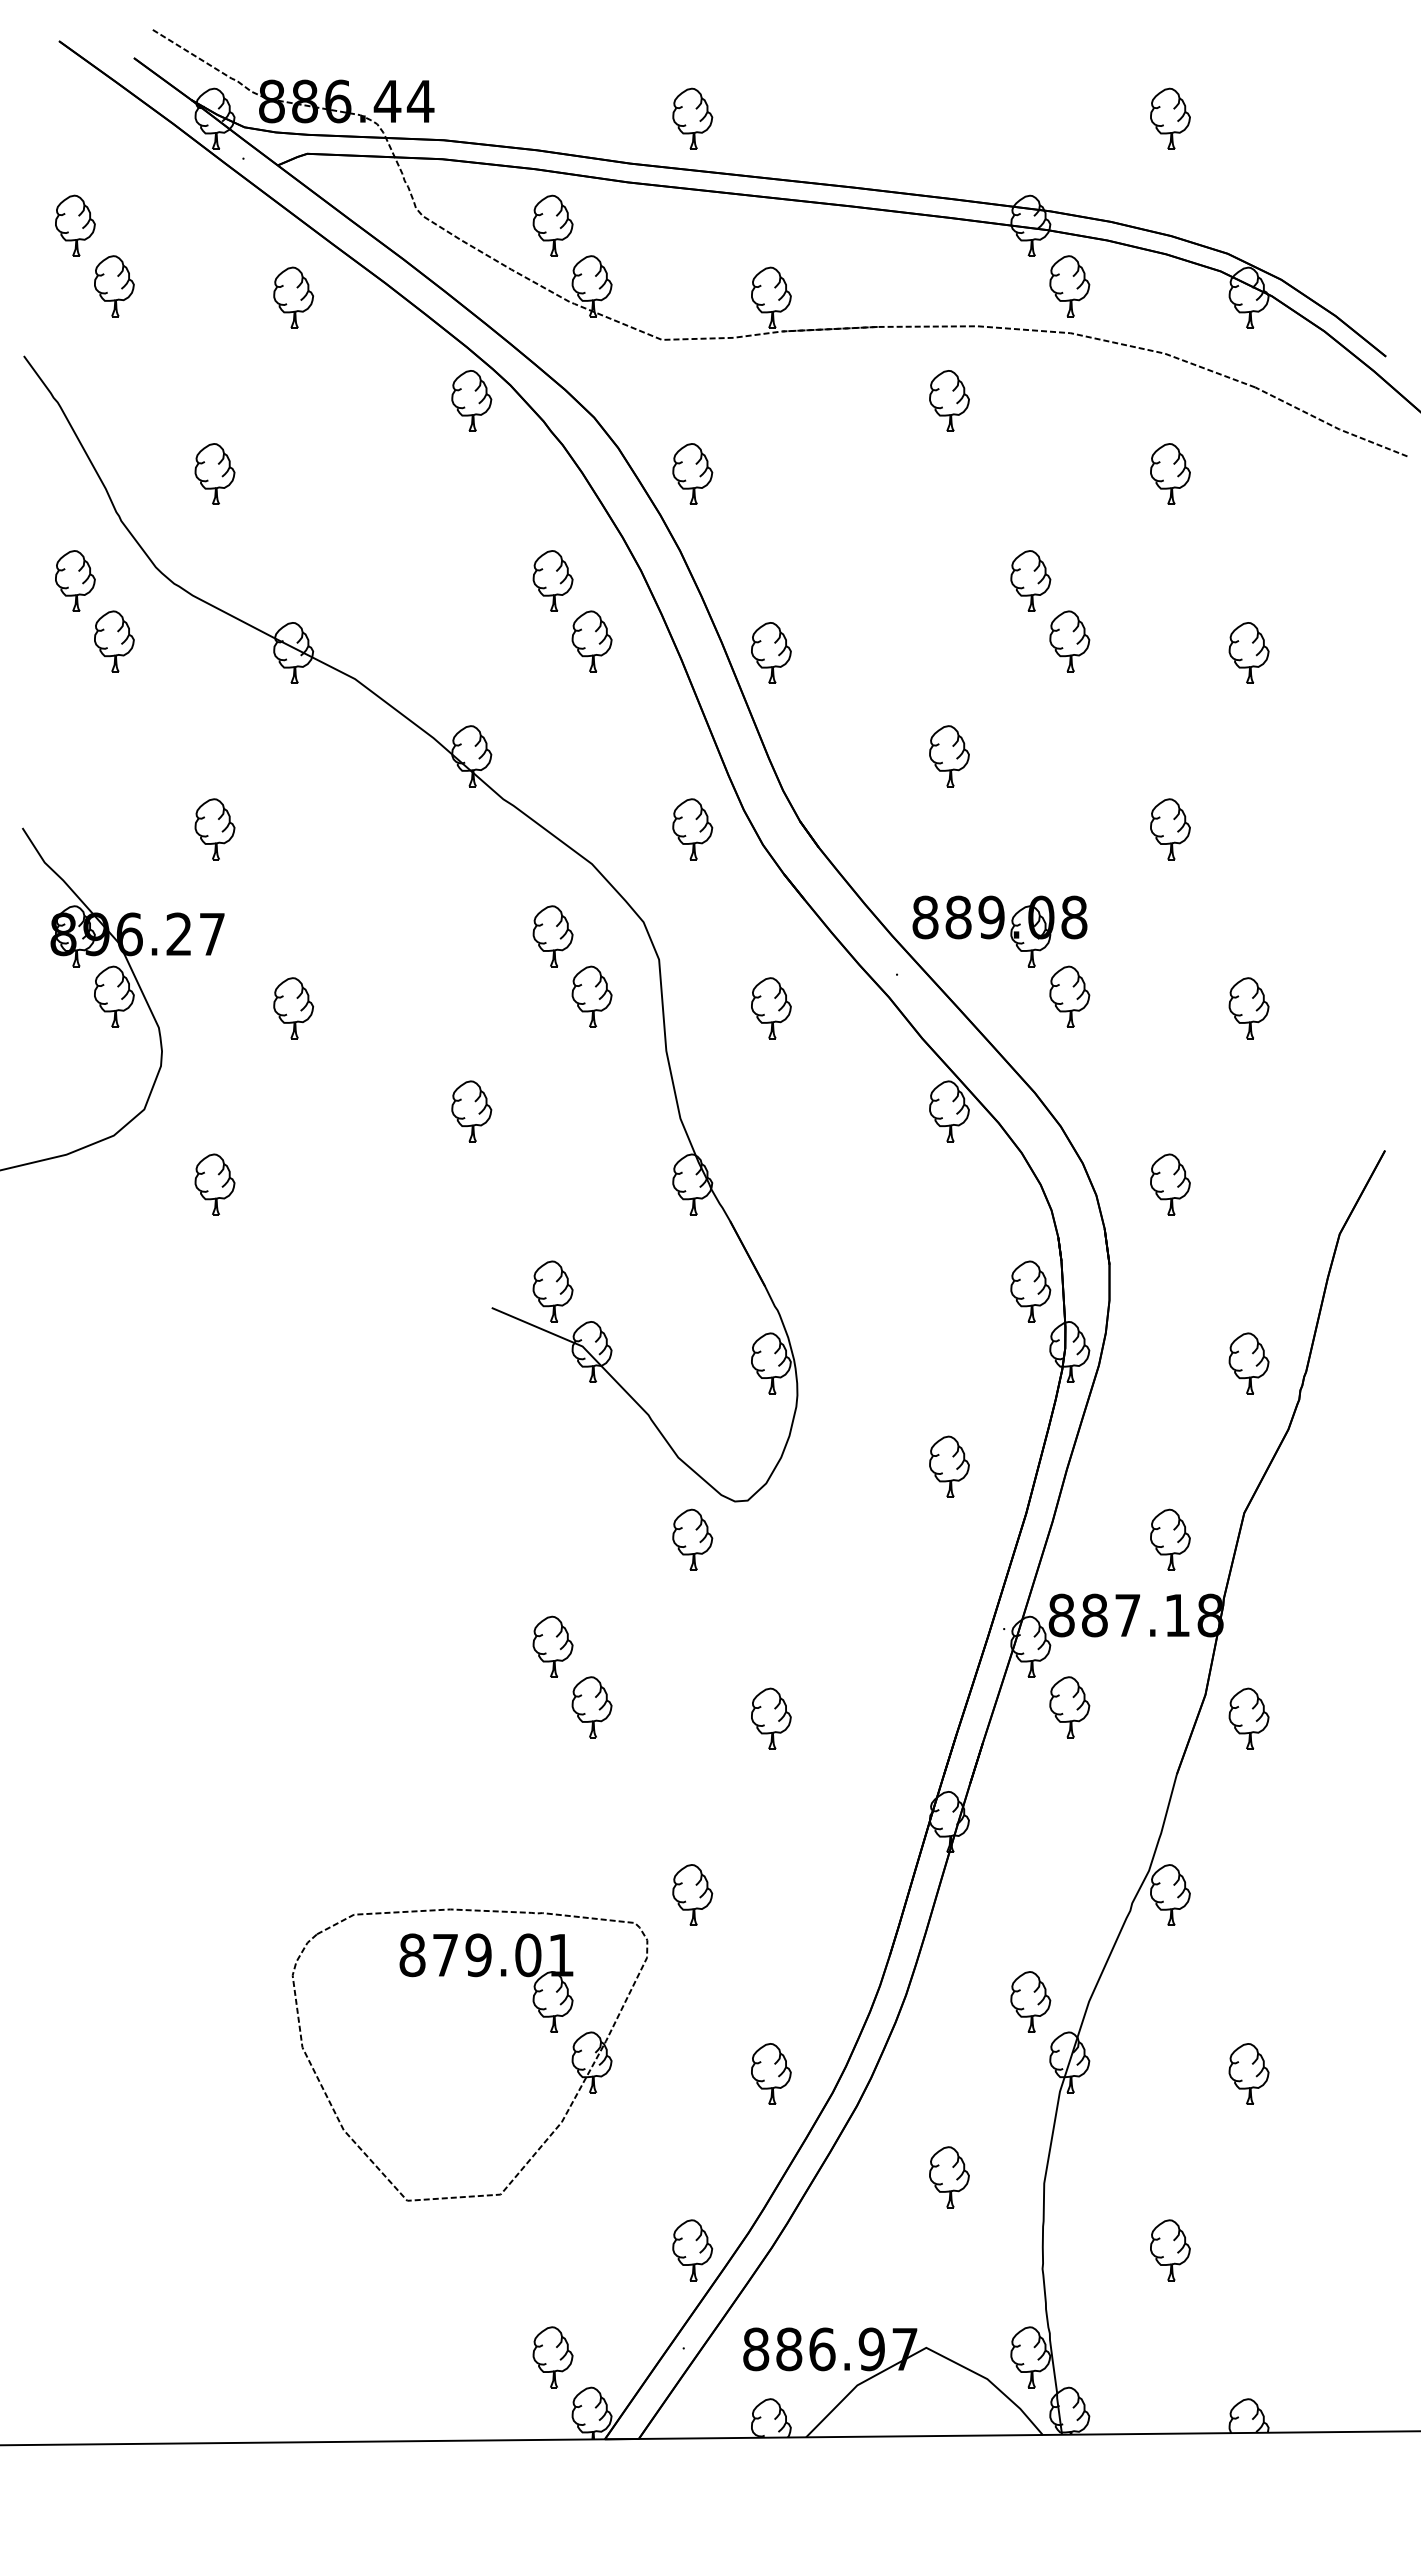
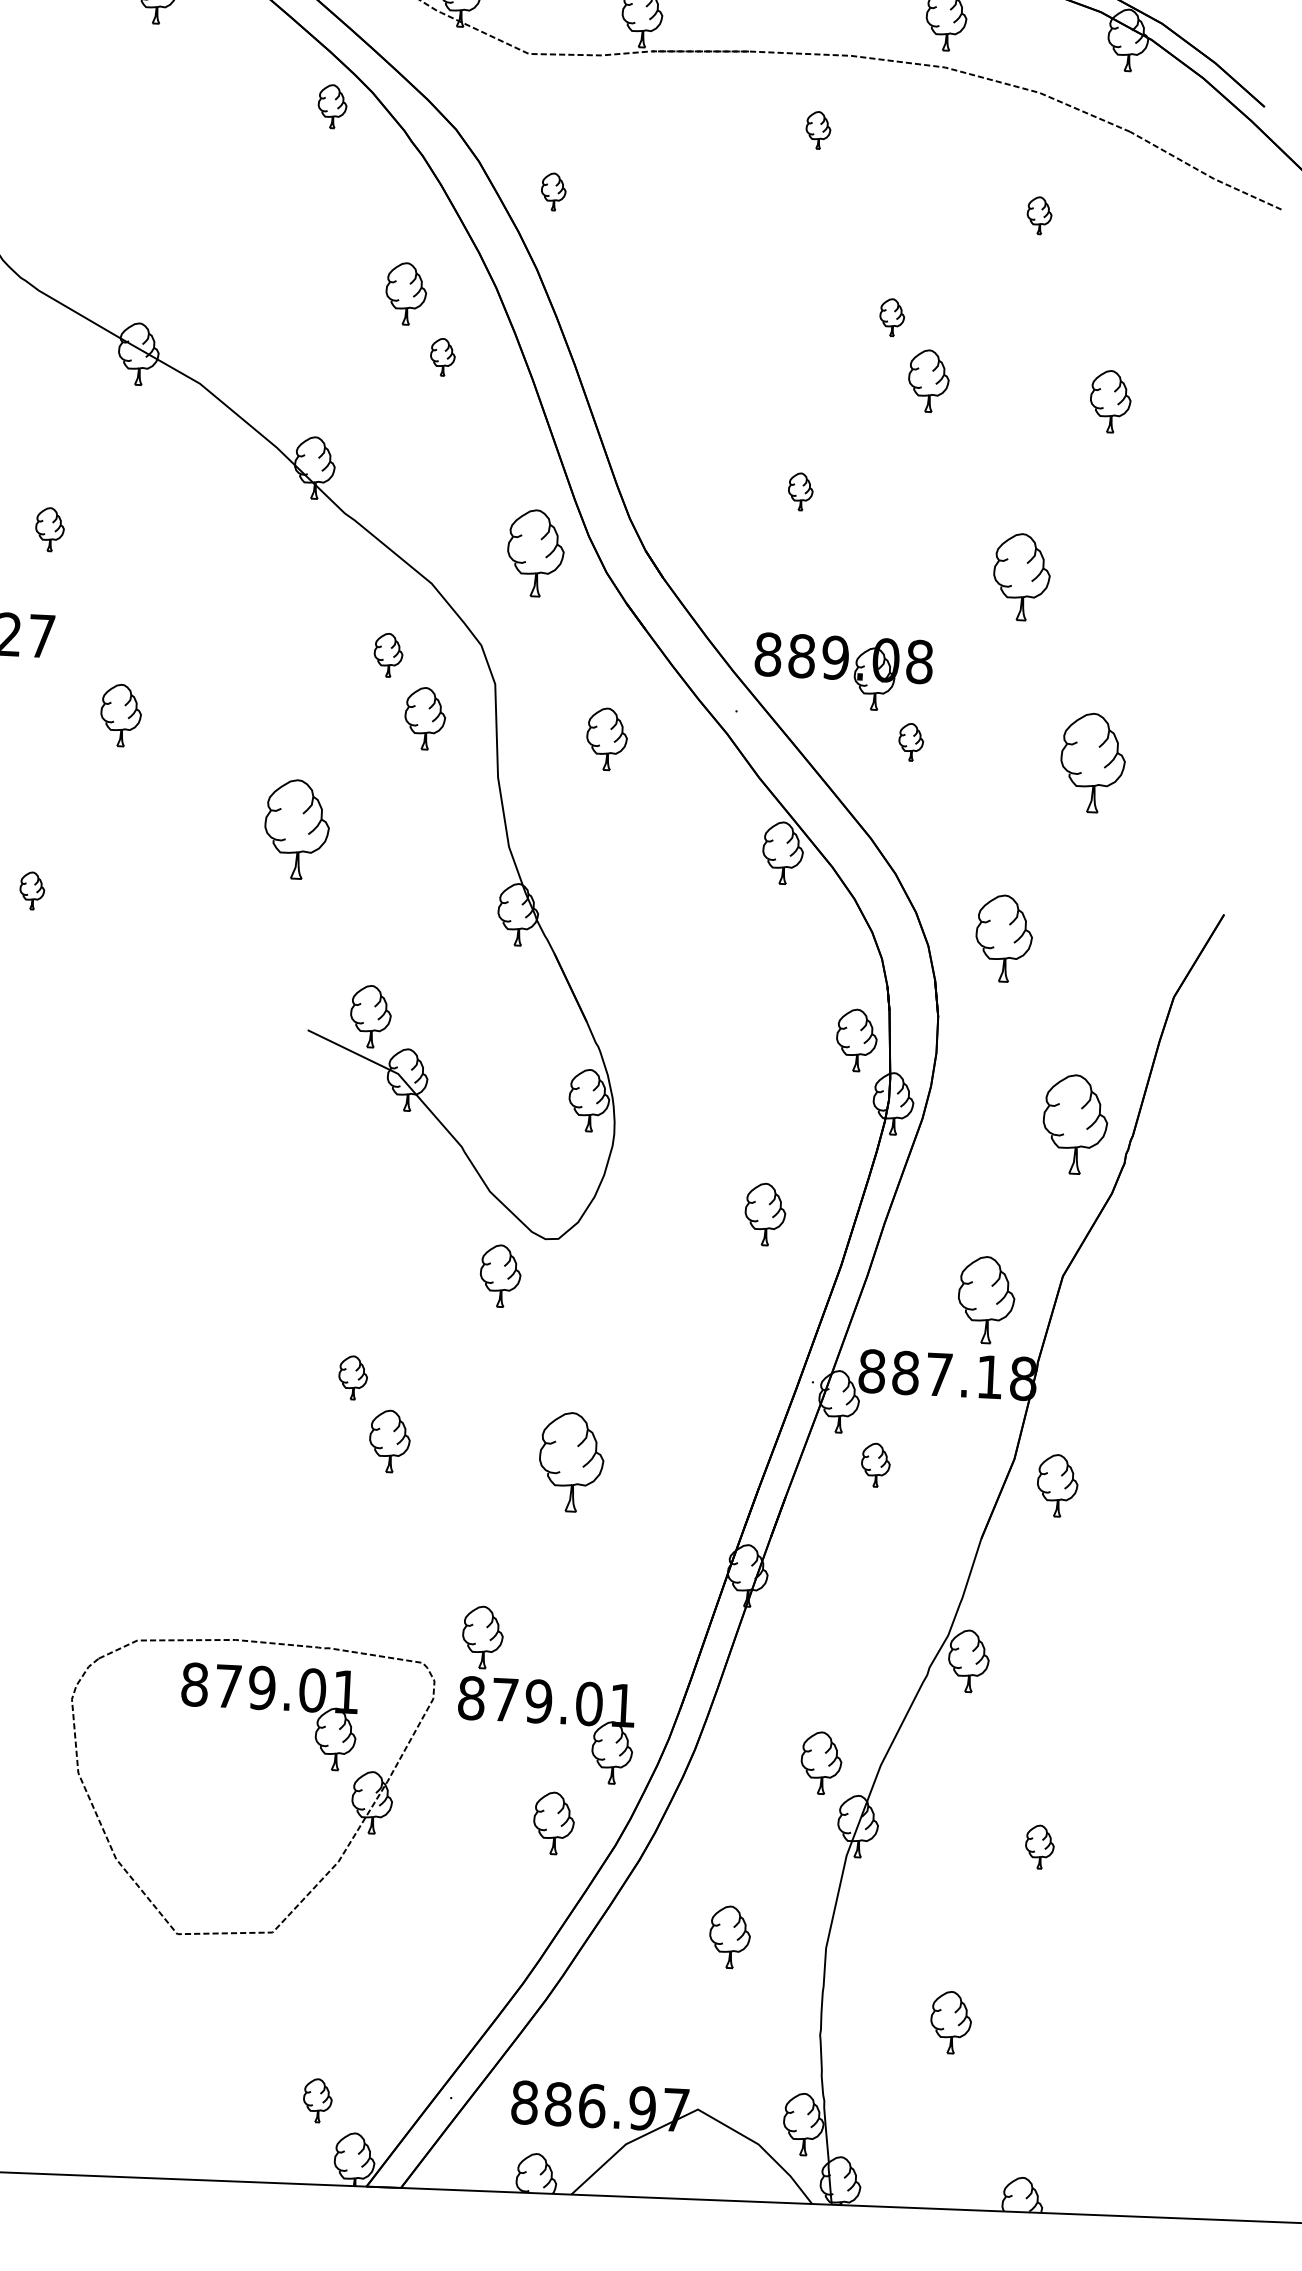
part: (471, 400) -> (332, 106), size x0.7
part: (949, 400) -> (818, 129), size x0.6
part: (214, 473) -> (67, 167), removed
part: (692, 473) -> (553, 191), size x0.6
part: (1170, 473) -> (1039, 215), size x0.6
part: (1030, 580) -> (891, 317), size x0.6
part: (591, 641) -> (442, 357), size x0.6
part: (771, 652) -> (624, 377), removed
part: (949, 756) -> (800, 492), size x0.6
part: (214, 829) -> (49, 529), size x0.7
part: (692, 829) -> (535, 553), size x1.4
part: (1170, 829) -> (1021, 577), size x1.4
part: (552, 936) -> (387, 655), size x0.7
part: (1069, 996) -> (910, 742), size x0.6
part: (1248, 1008) -> (1092, 763), size x1.6
part: (471, 1111) -> (296, 829), size x1.6
part: (214, 1184) -> (31, 890), size x0.6
part: (1170, 1184) -> (1004, 938), size x1.4
part: (1248, 1363) -> (1074, 1124), size x1.6
part: (1170, 1539) -> (986, 1299), size x1.4
part: (552, 1646) -> (352, 1377), size x0.7
part: (1069, 1707) -> (875, 1465), size x0.7
part: (771, 1718) -> (571, 1461), size x1.6
part: (753, 1976) -> (540, 1723), added
part: (1248, 2073) -> (1039, 1846), size x0.7
part: (692, 2250) -> (464, 1998), removed
part: (552, 2357) -> (317, 2100), size x0.7

